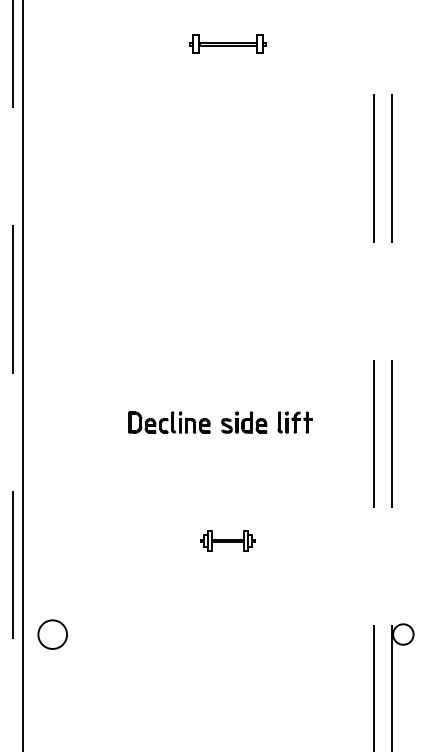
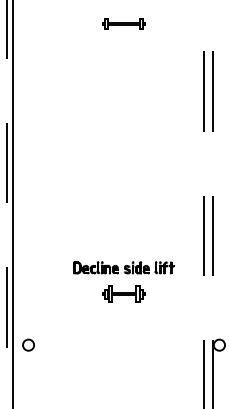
part: (219, 421) -> (123, 267), moved
part: (227, 539) -> (123, 293), size x1.43
circle: (52, 633) -> (28, 344), size x0.71

